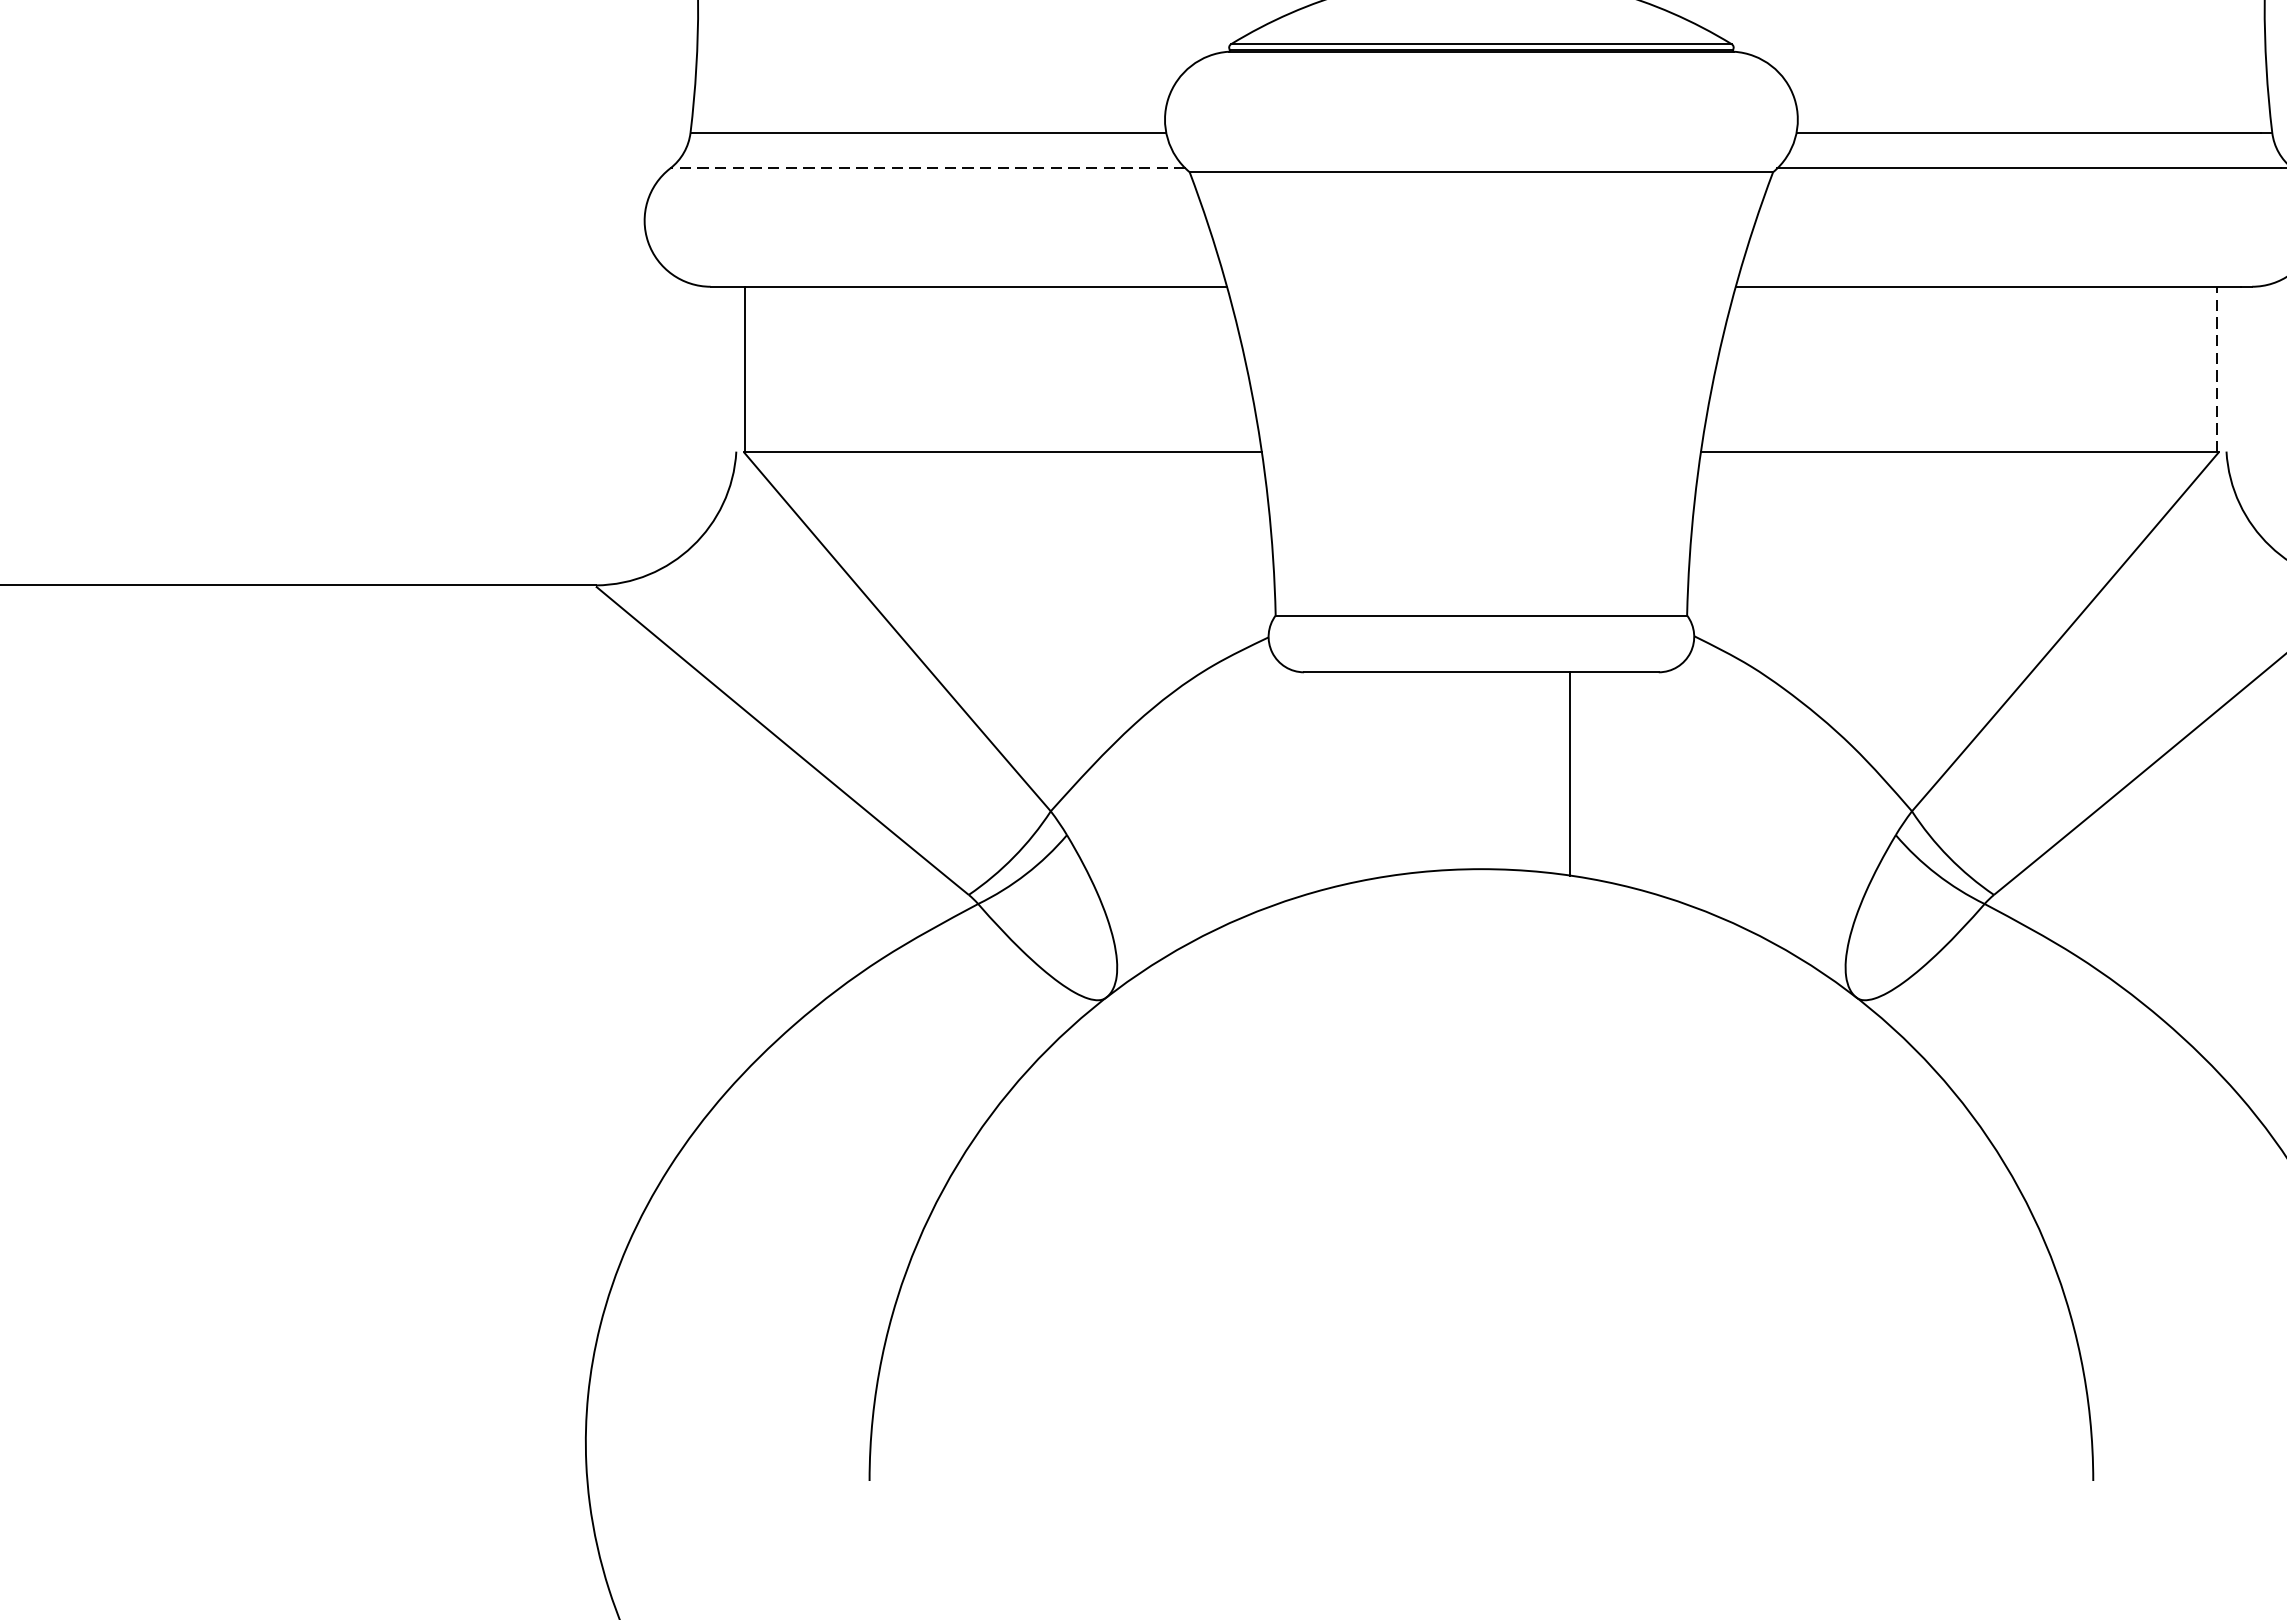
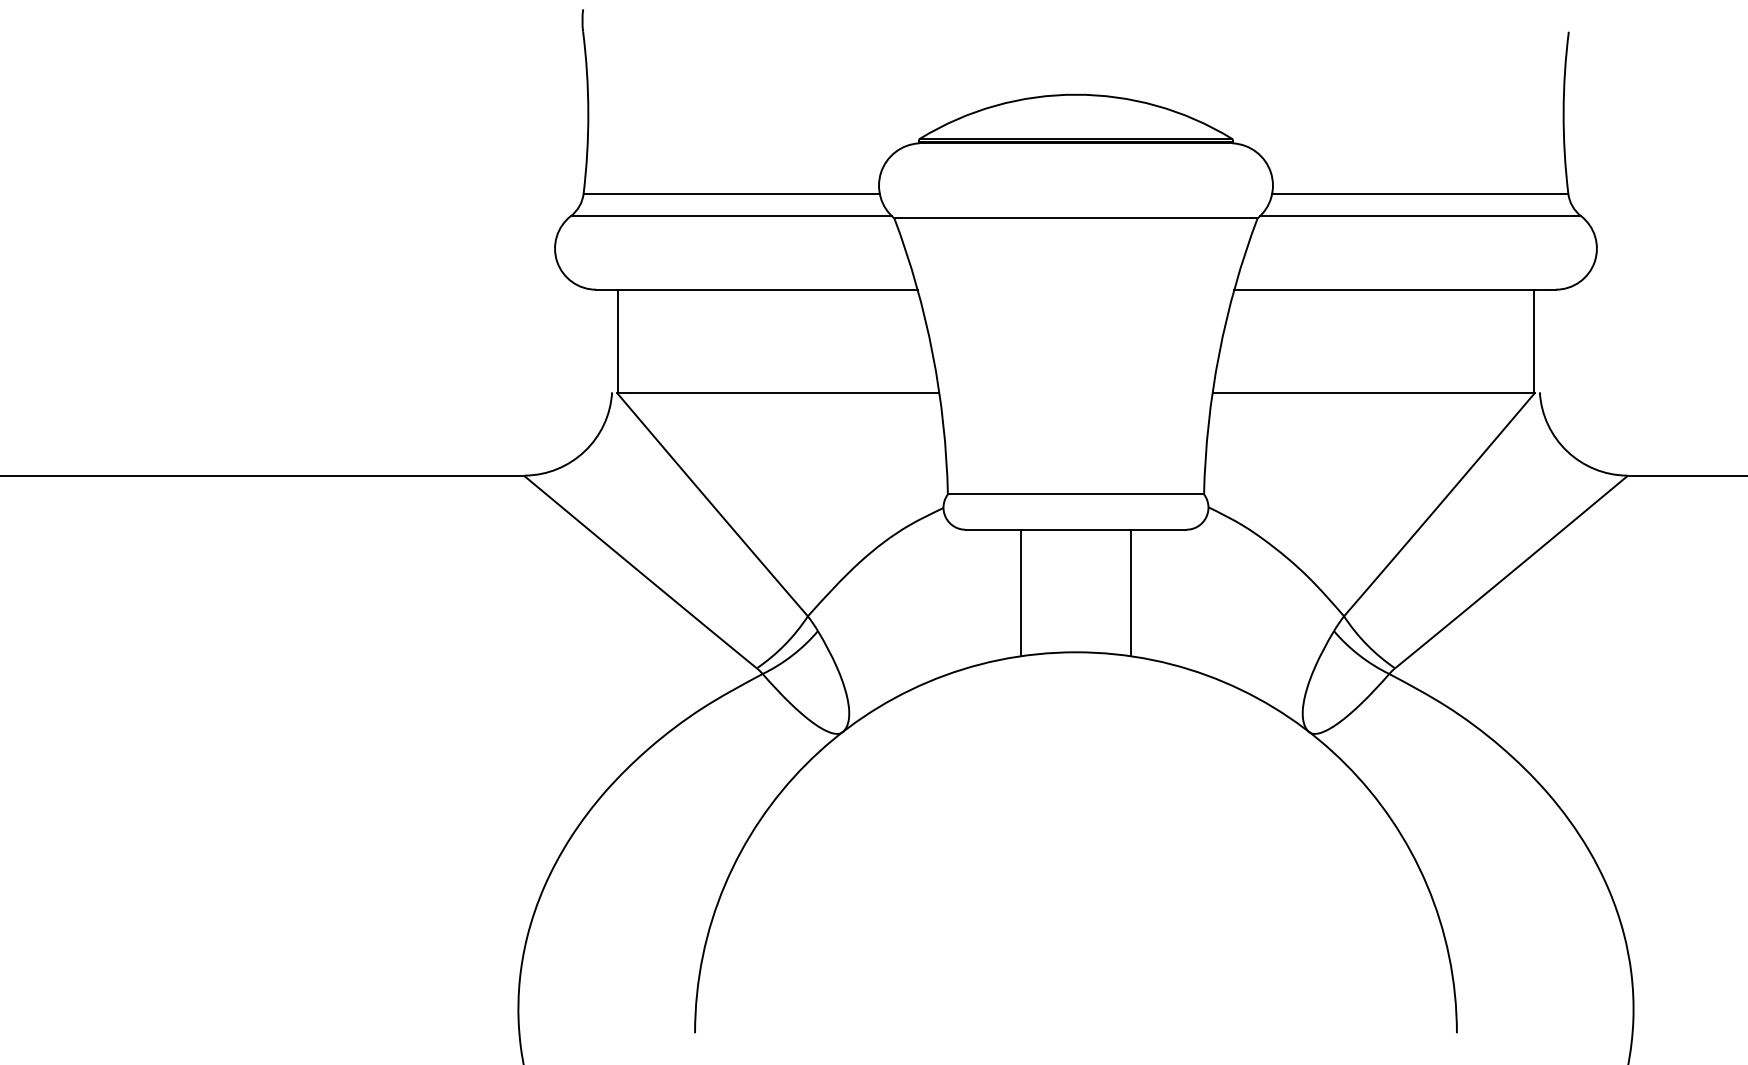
line: (926, 169) -> (730, 216), dashed -> solid
line: (2217, 369) -> (1534, 341), dashed -> solid
line: (1392, 773) -> (1020, 592), added

